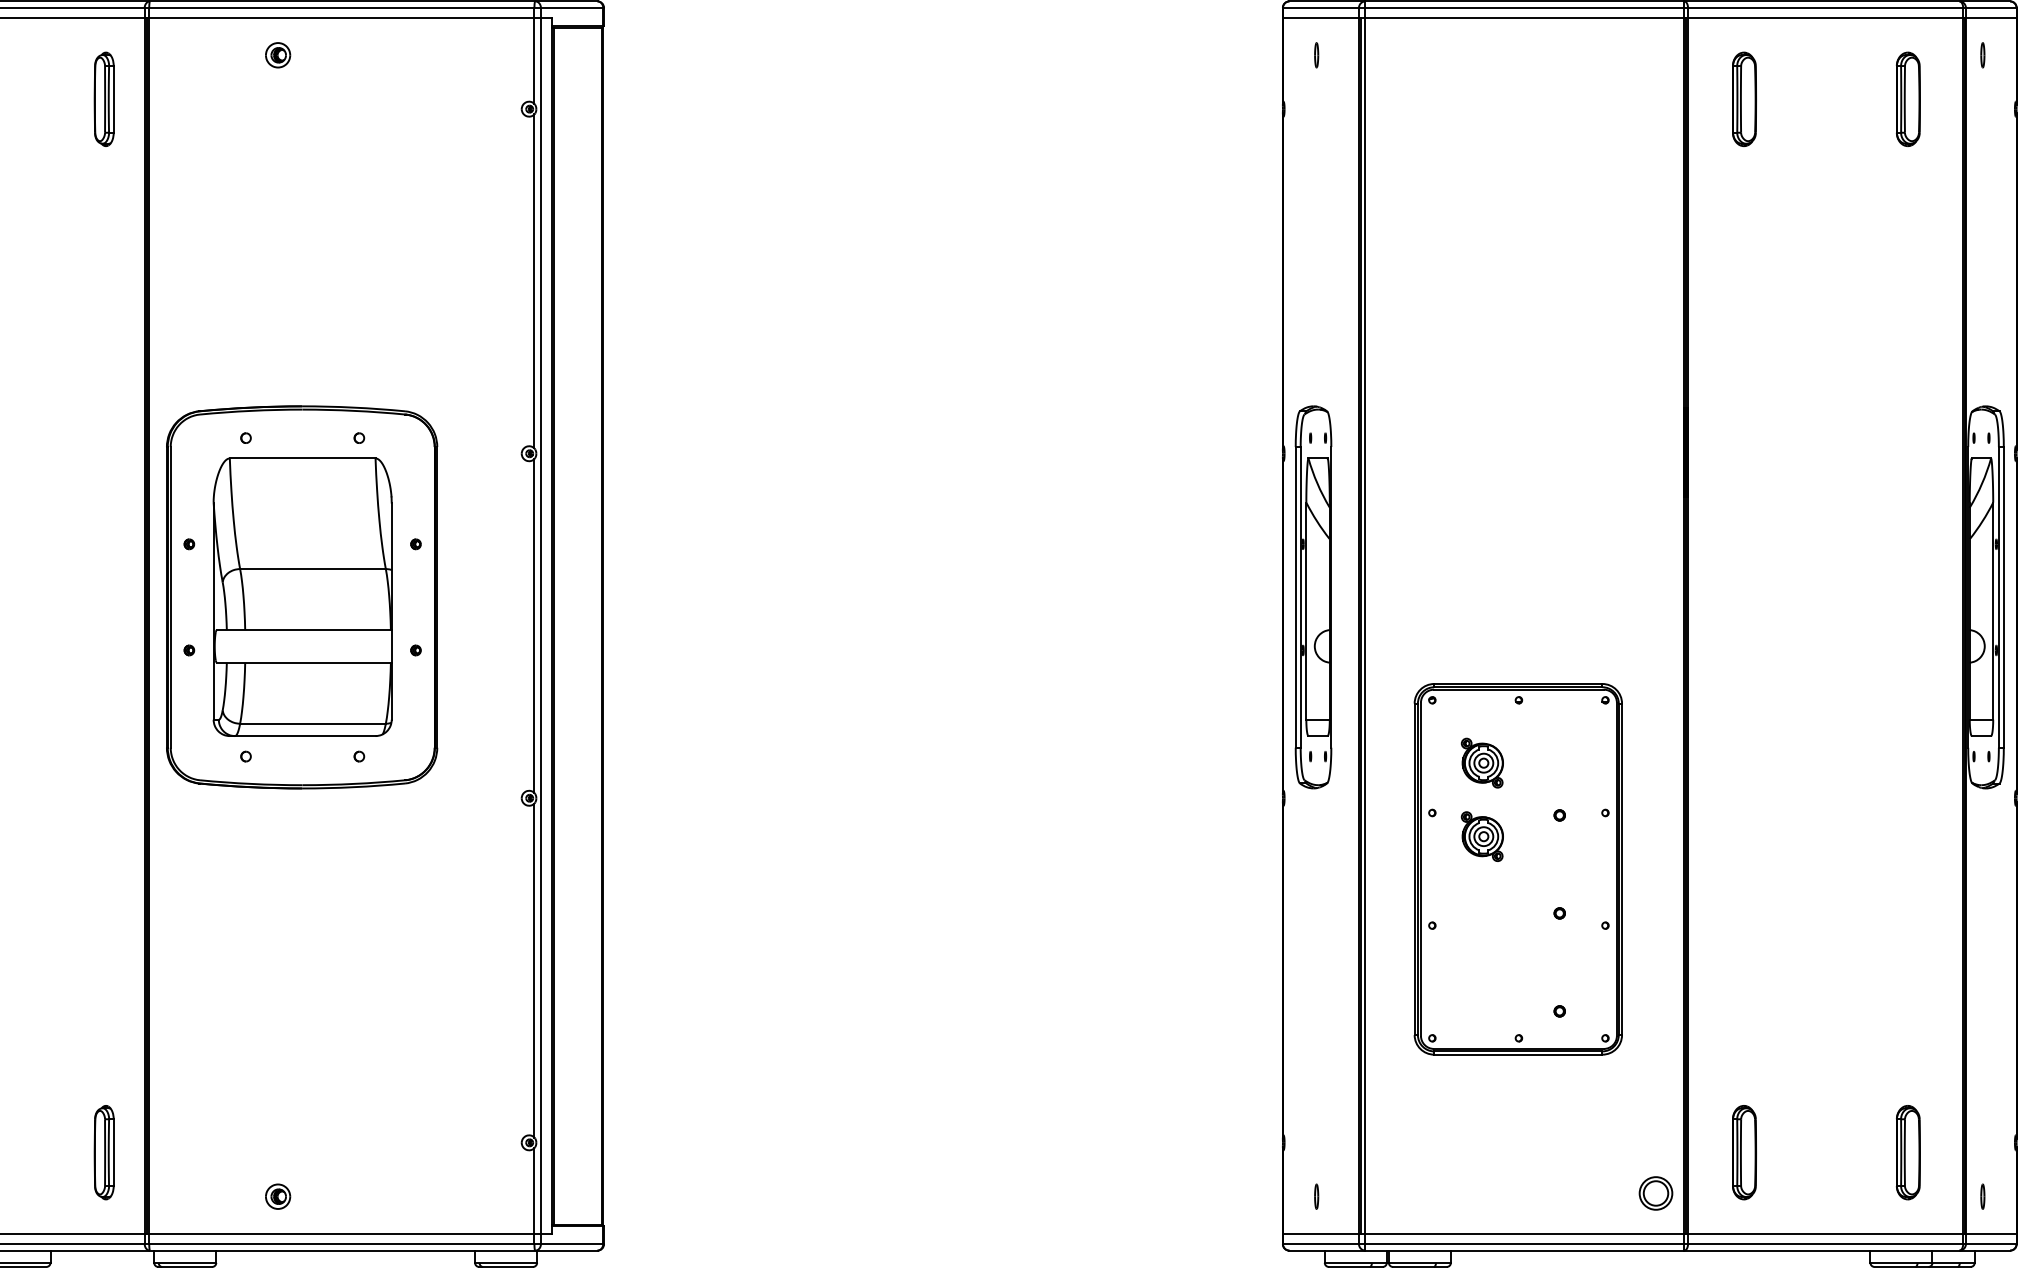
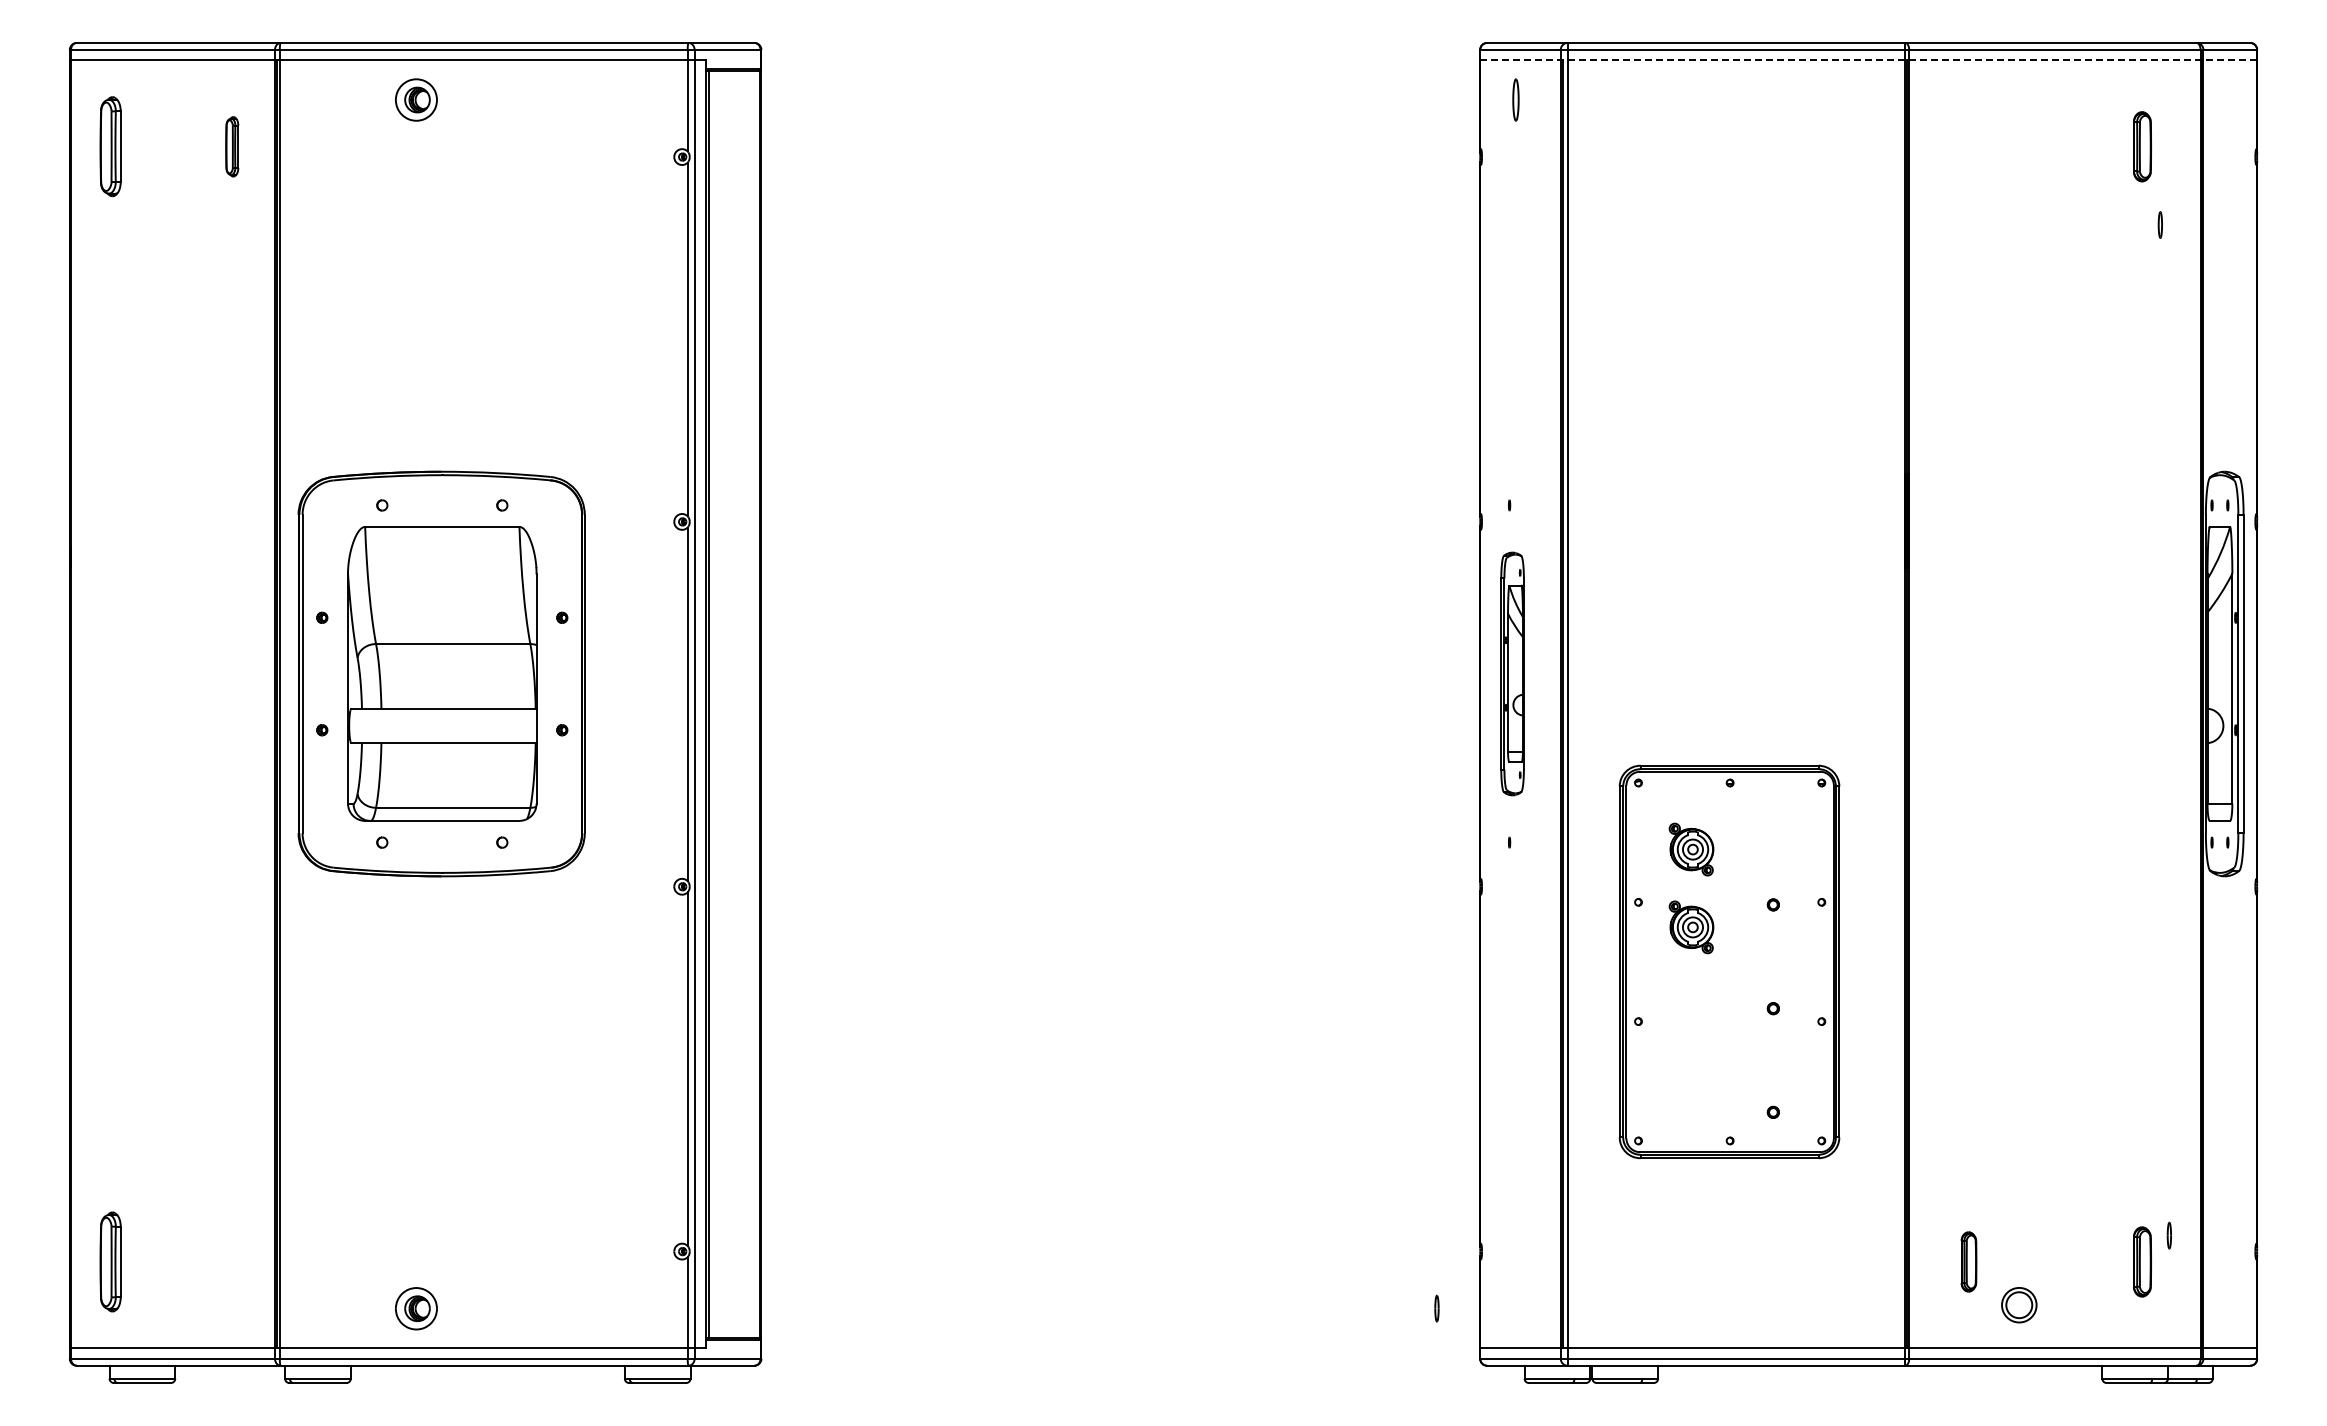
line: (1649, 17) -> (1868, 60), solid -> dashed
part: (277, 54) -> (415, 99), size x1.6
part: (1316, 54) -> (1515, 99), size x1.6
part: (1982, 54) -> (2159, 224), moved
part: (104, 99) -> (232, 146), size x0.6
part: (1744, 99) -> (1968, 146), removed
part: (1908, 99) -> (2142, 146), size x0.7
part: (1313, 596) -> (1512, 673), size x0.6
part: (104, 1152) -> (232, 1261), removed
part: (1744, 1152) -> (1968, 1261), size x0.6
part: (1908, 1152) -> (2142, 1261), size x0.7
part: (1656, 1193) -> (2019, 1305), moved
part: (277, 1196) -> (415, 1308), size x1.6
part: (1316, 1196) -> (1436, 1308), moved
part: (1982, 1196) -> (2168, 1235), moved

